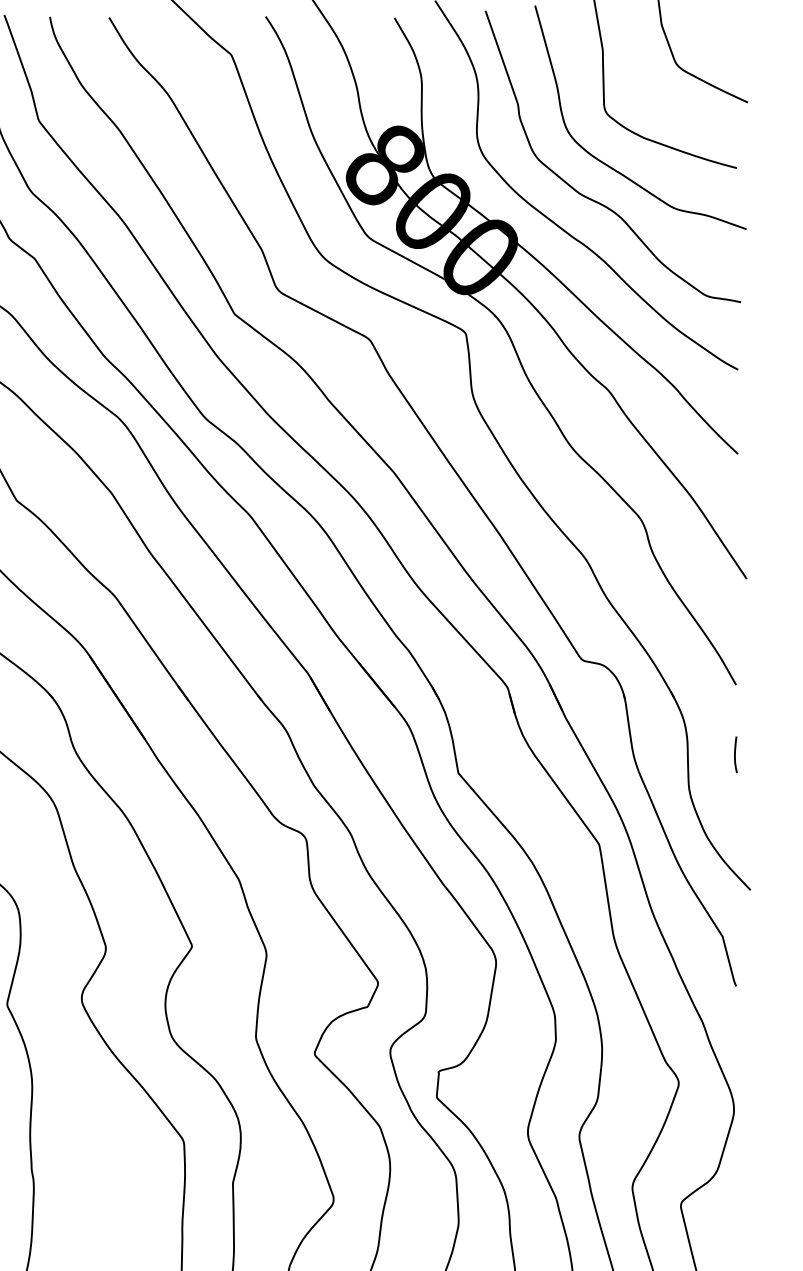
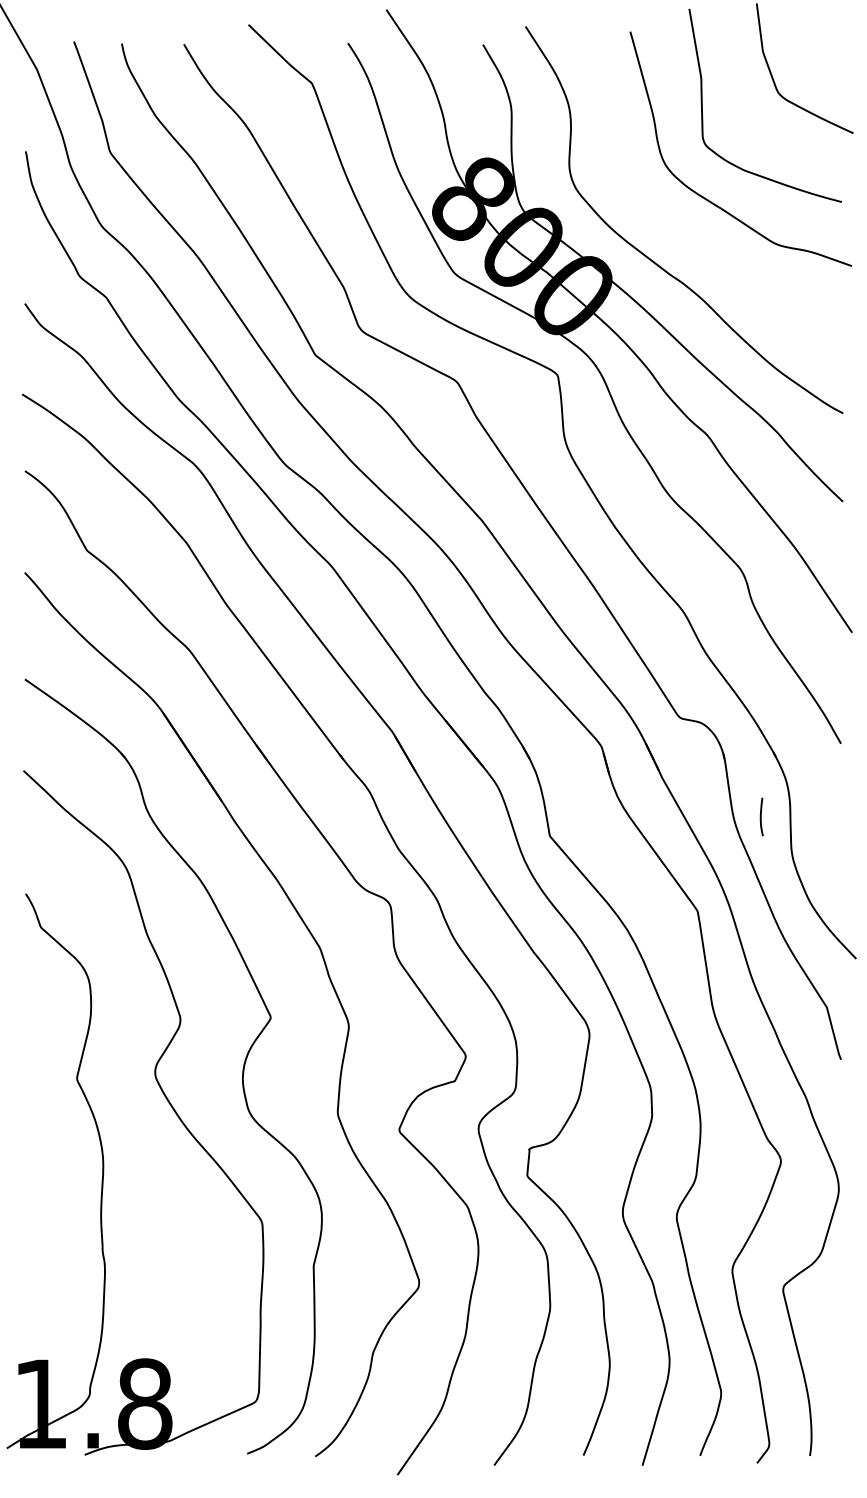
curve: (592, 199) -> (690, 234), removed
curve: (735, 754) -> (761, 816), moved

